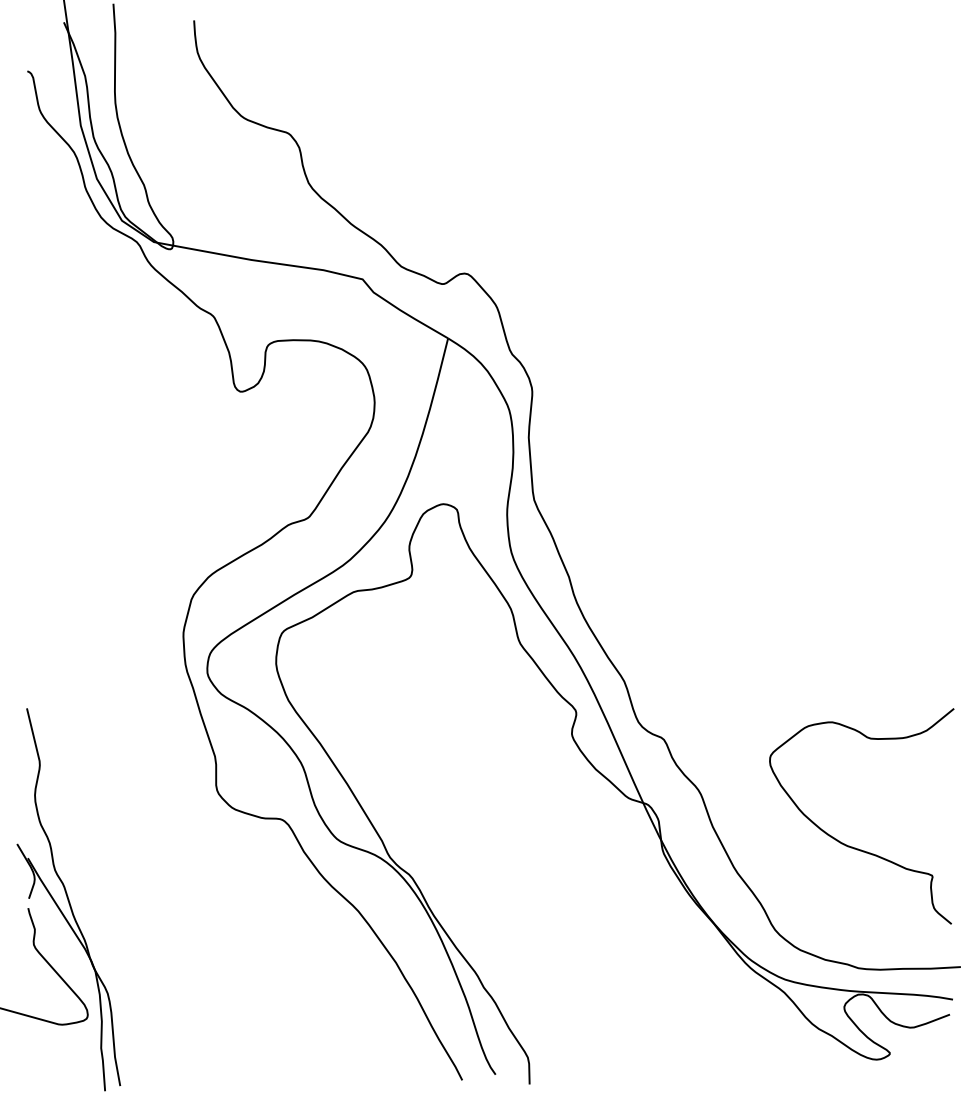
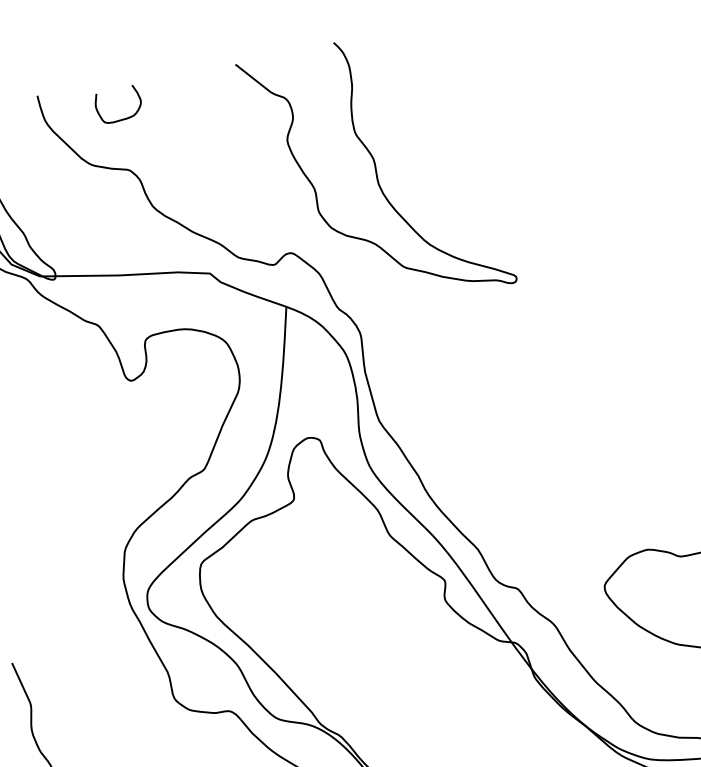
curve: (291, 69) -> (121, 119), added
curve: (590, 195) -> (376, 172), added

